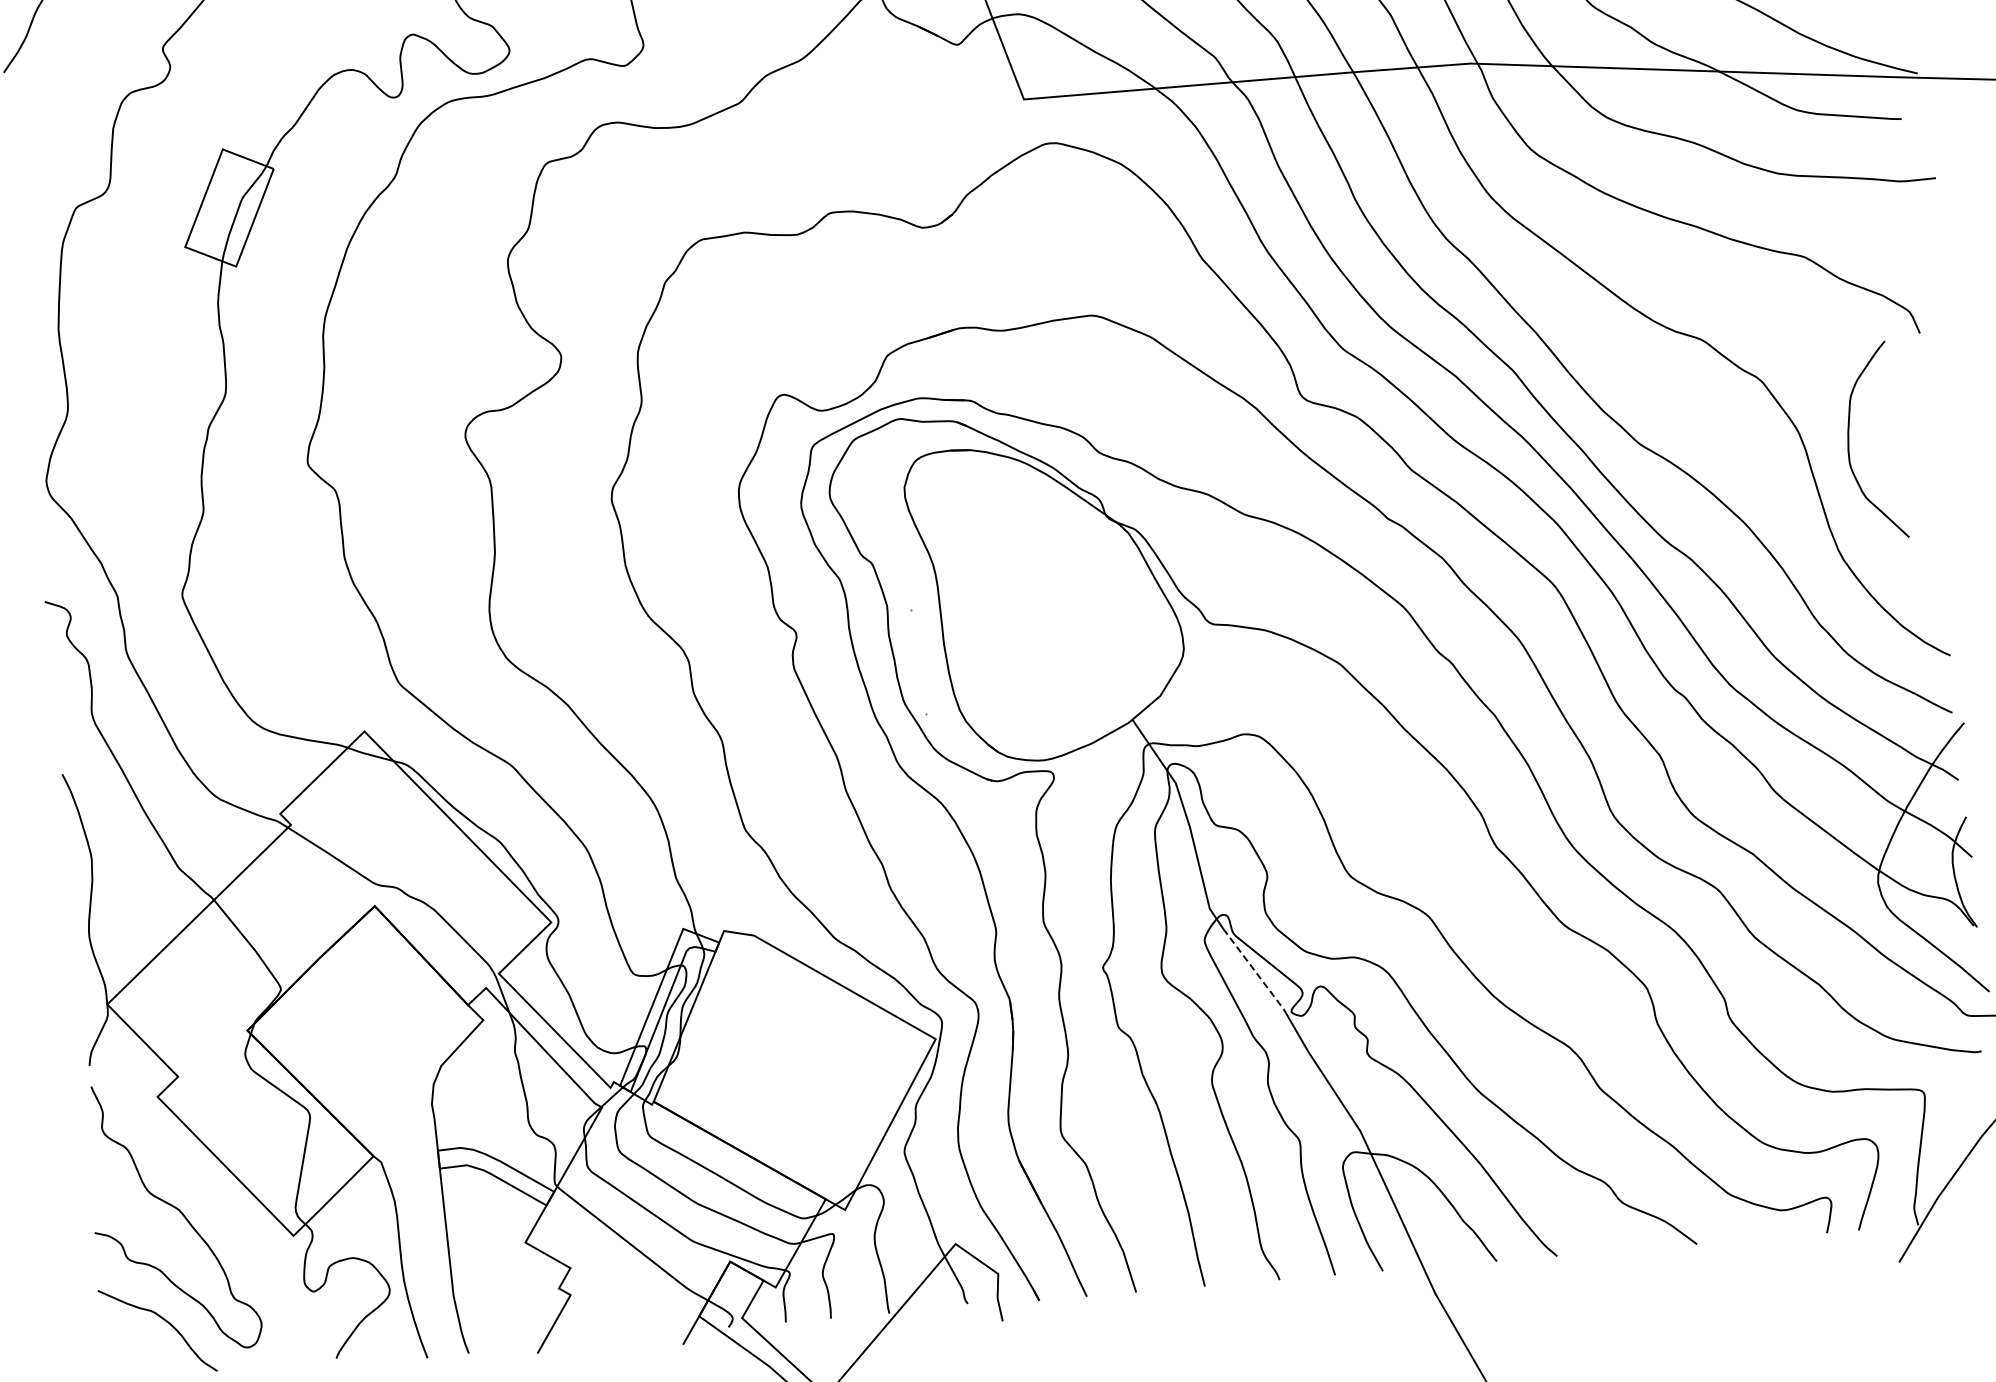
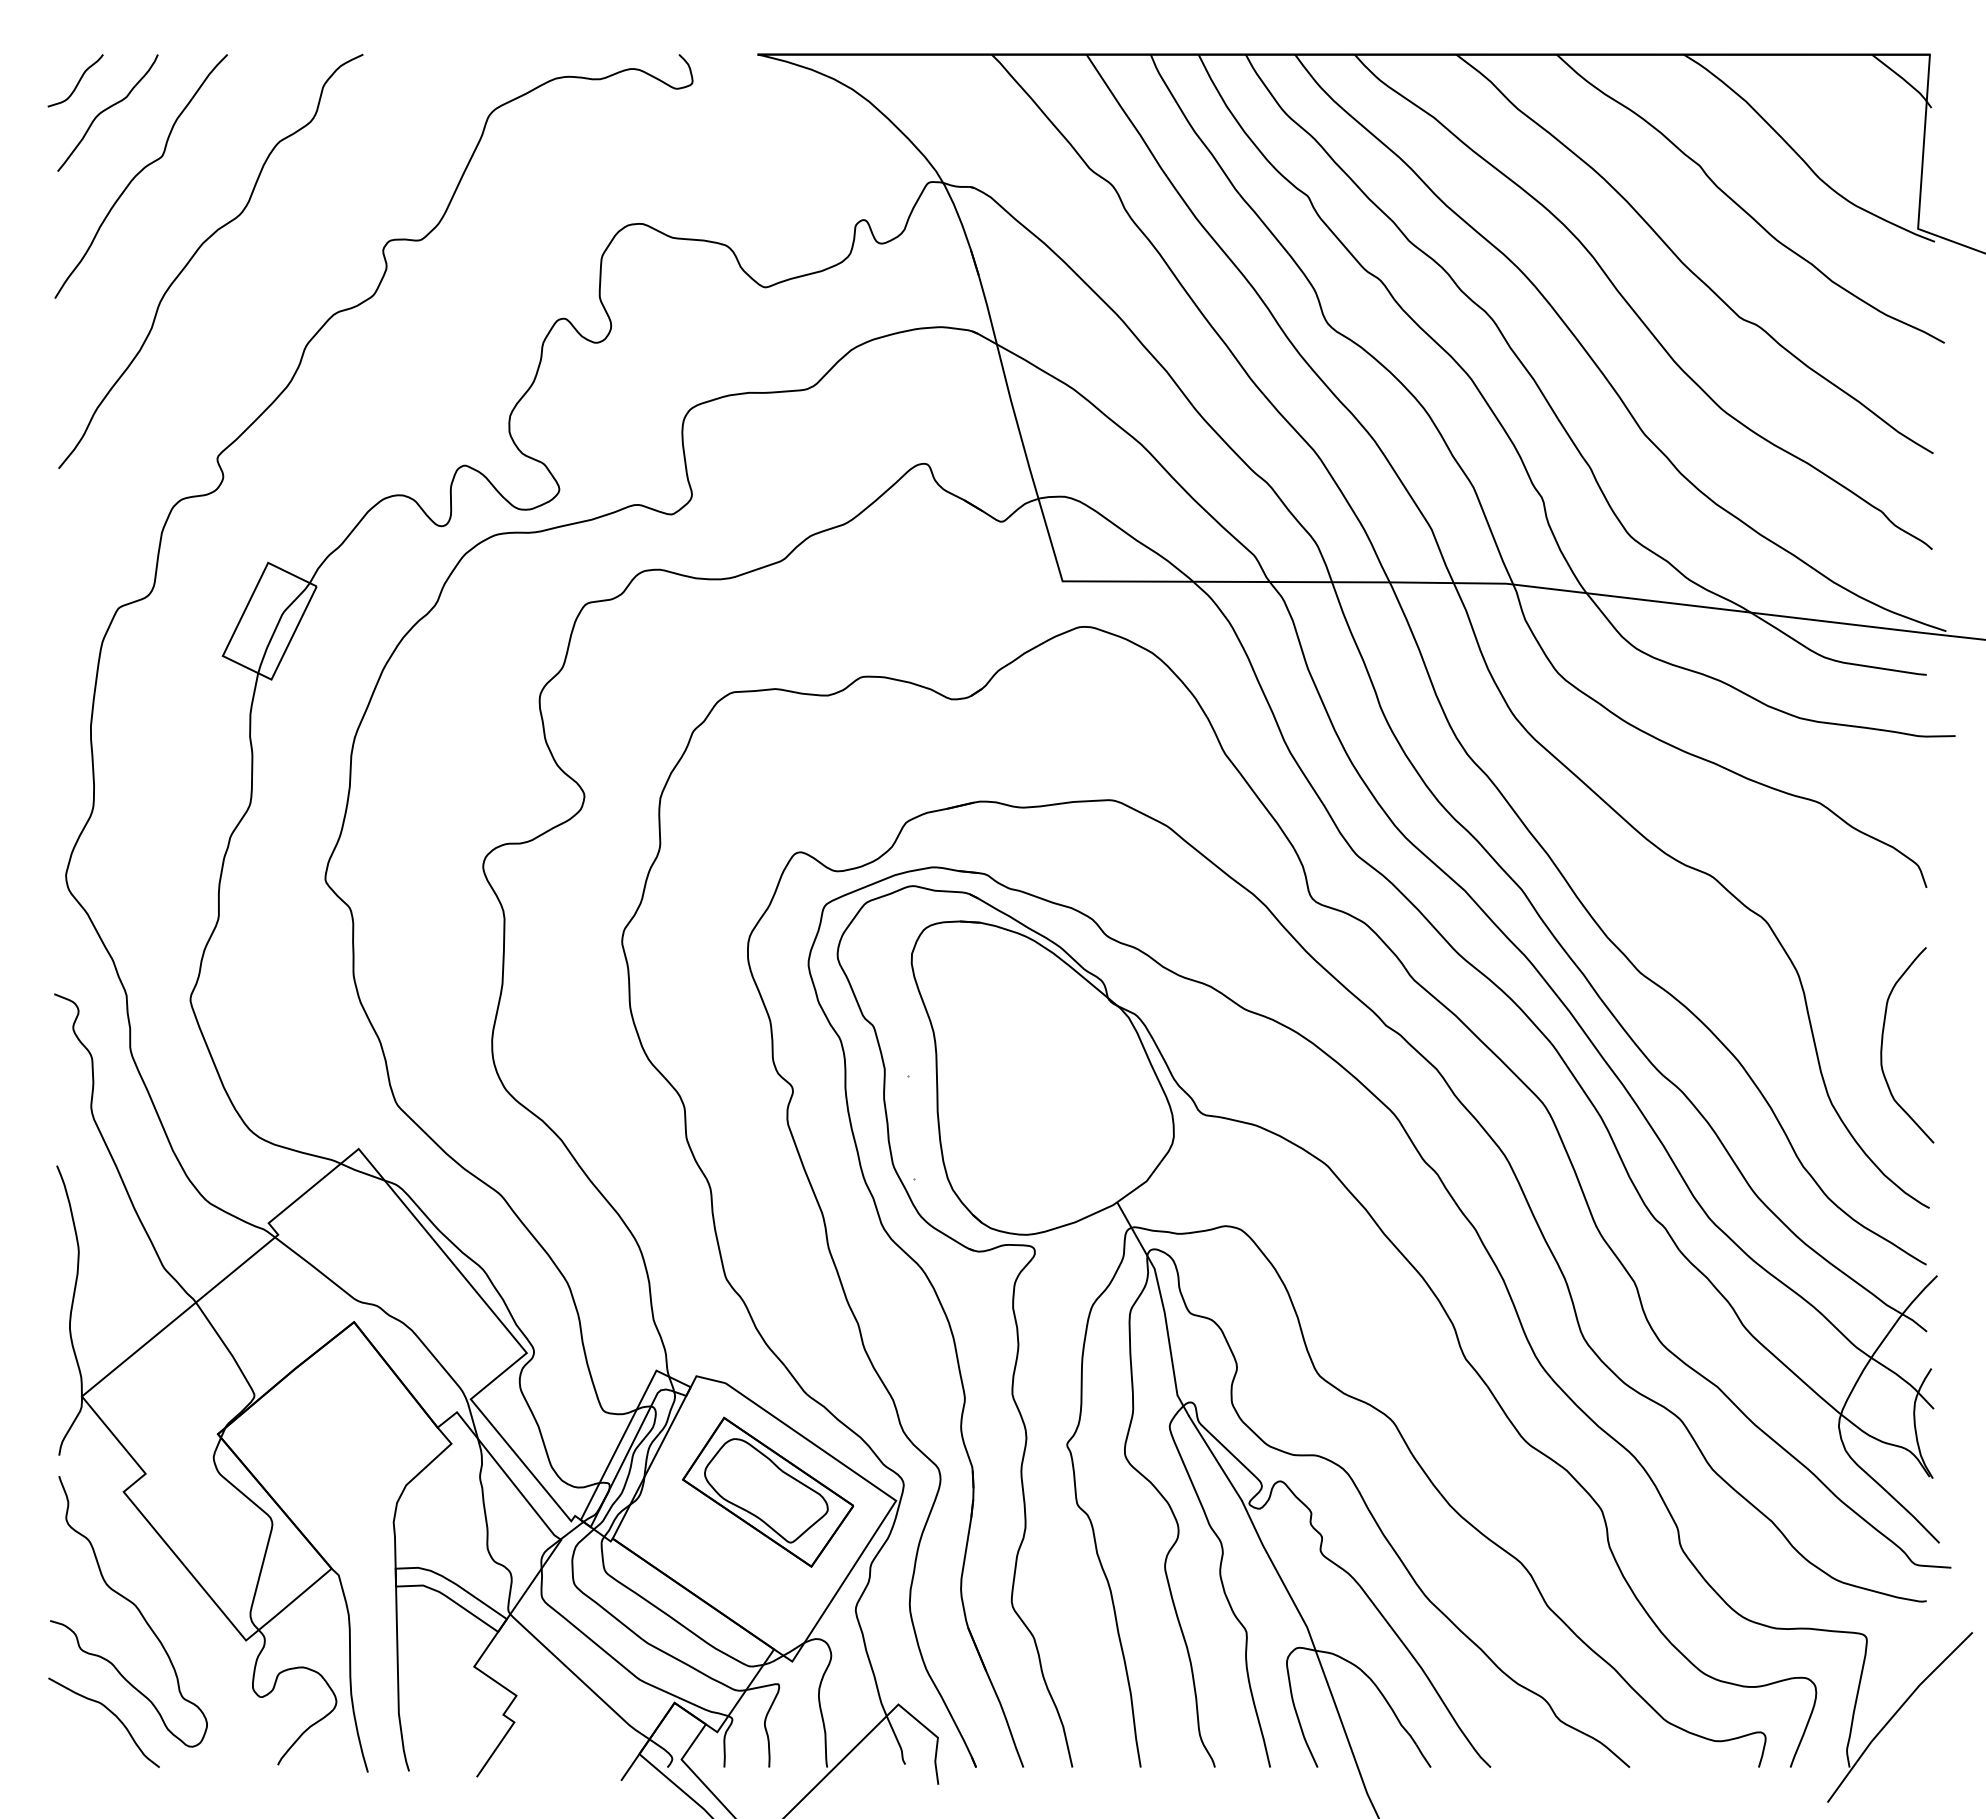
curve: (1849, 437) -> (1883, 1039), moved
line: (1253, 969) -> (1215, 1458), dashed -> solid
part: (806, 1040) -> (768, 1491), added

